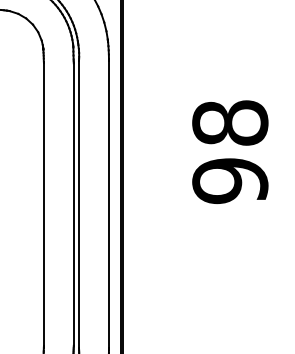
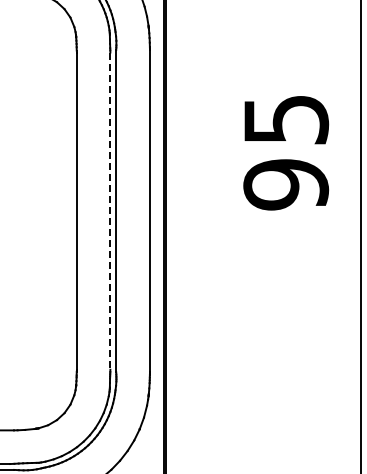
text: (230, 122) -> (286, 119), 98 -> 95
line: (73, 204) -> (110, 211), solid -> dashed

